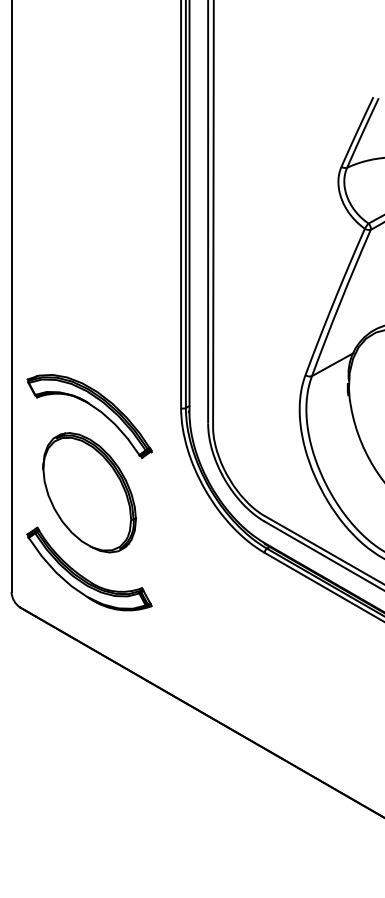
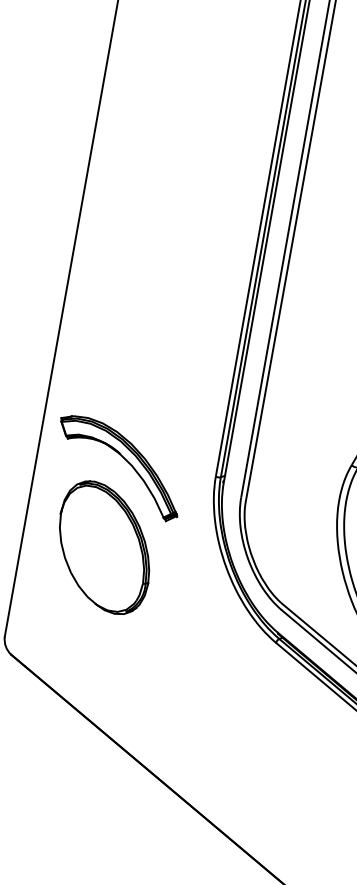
part: (85, 577) -> (84, 635), removed

